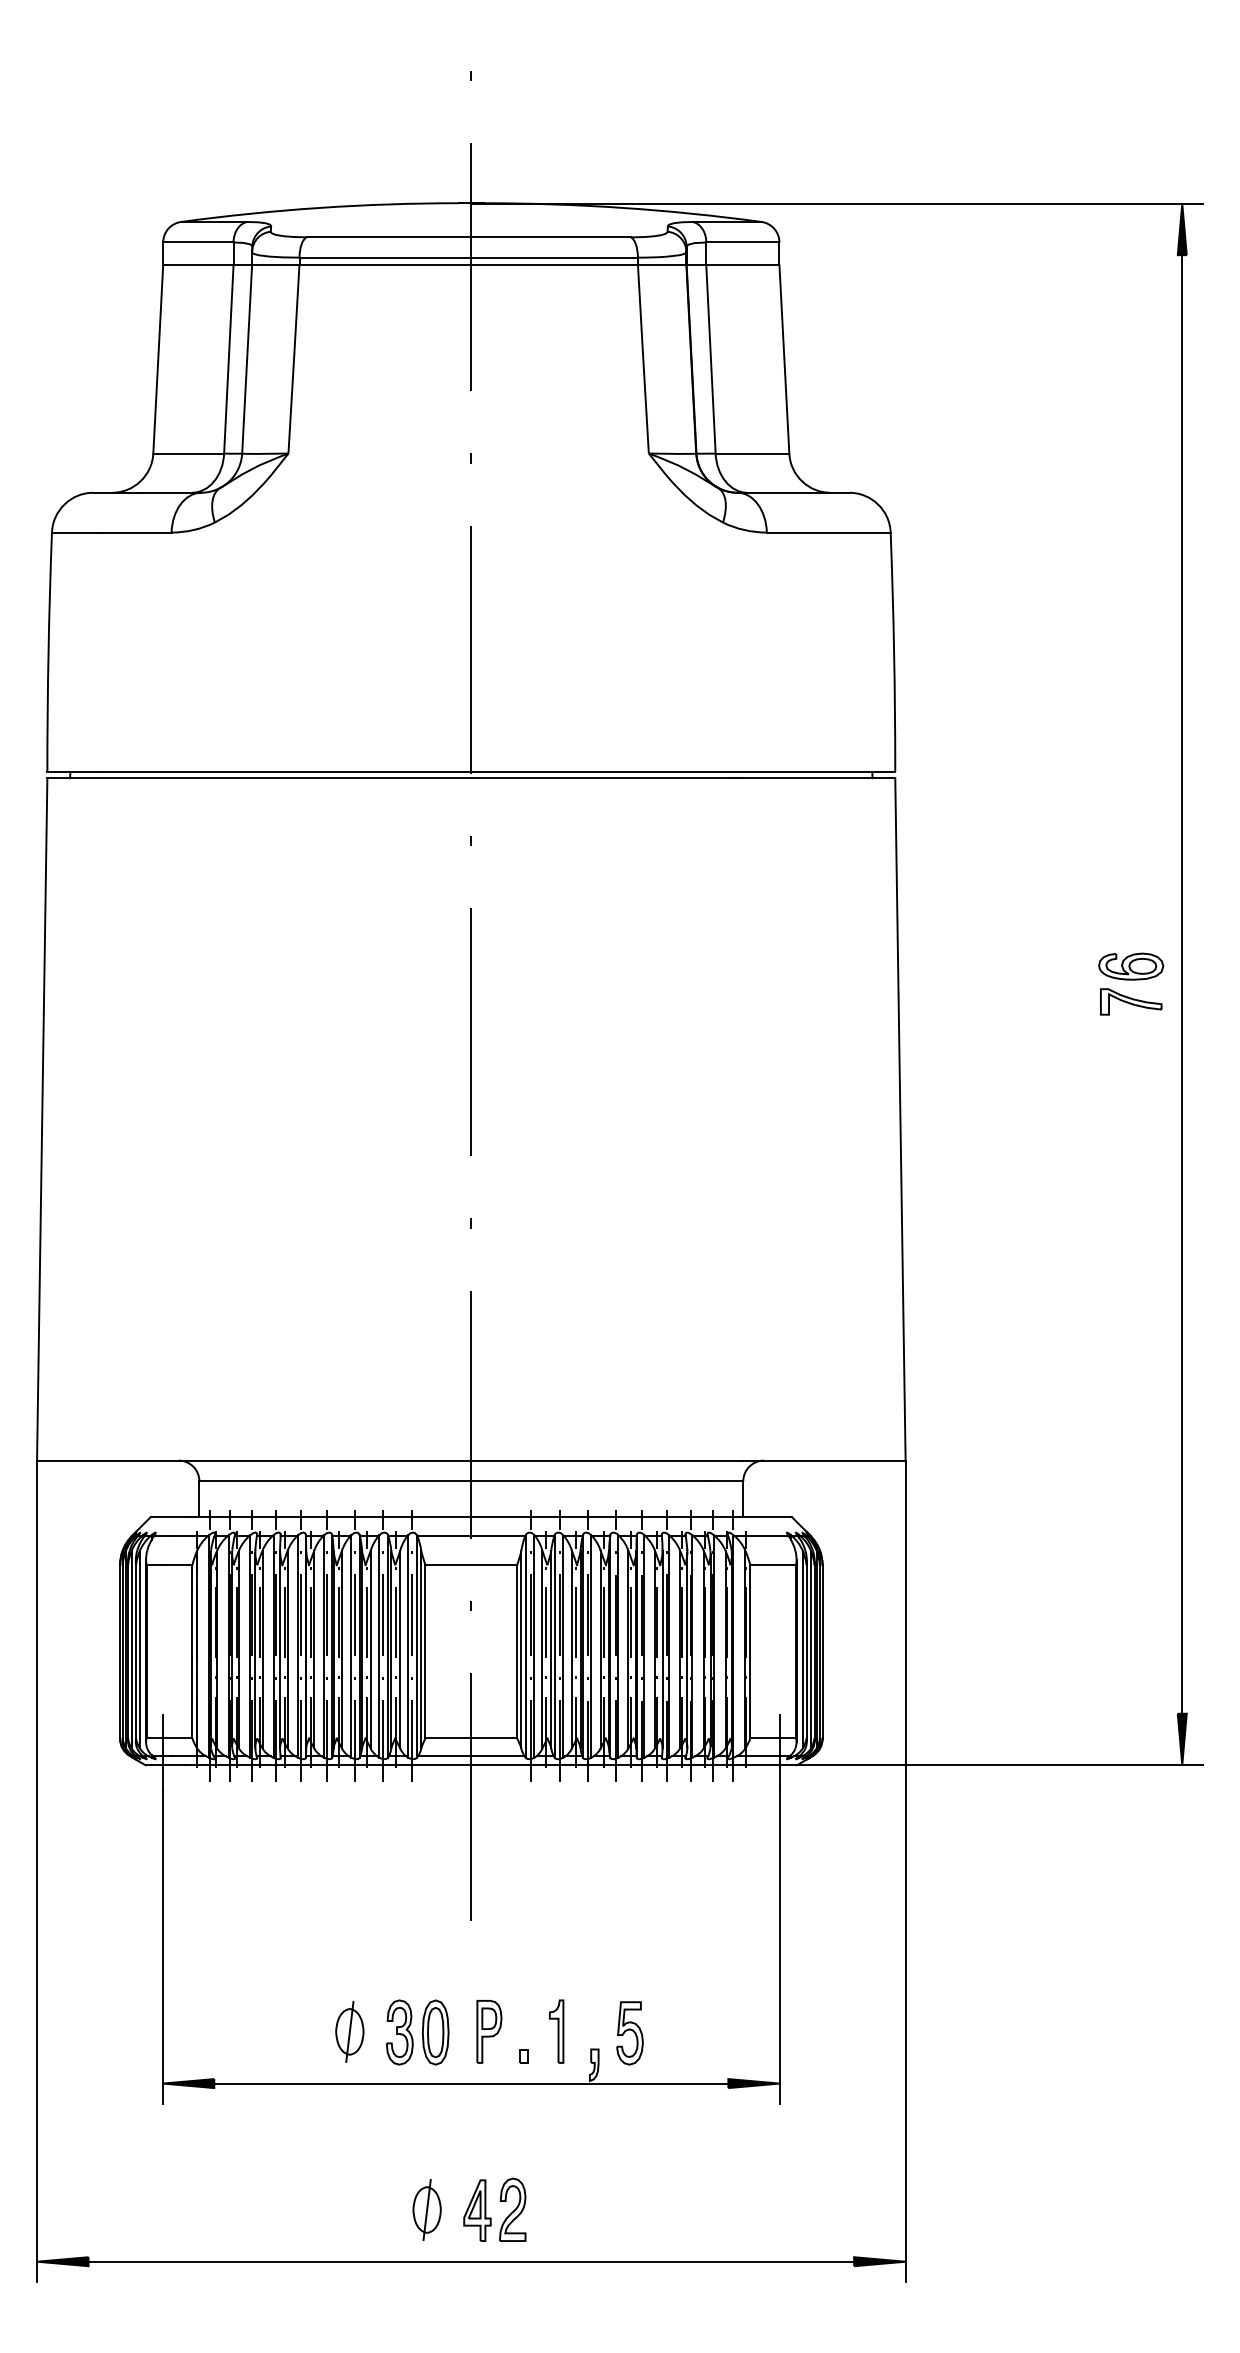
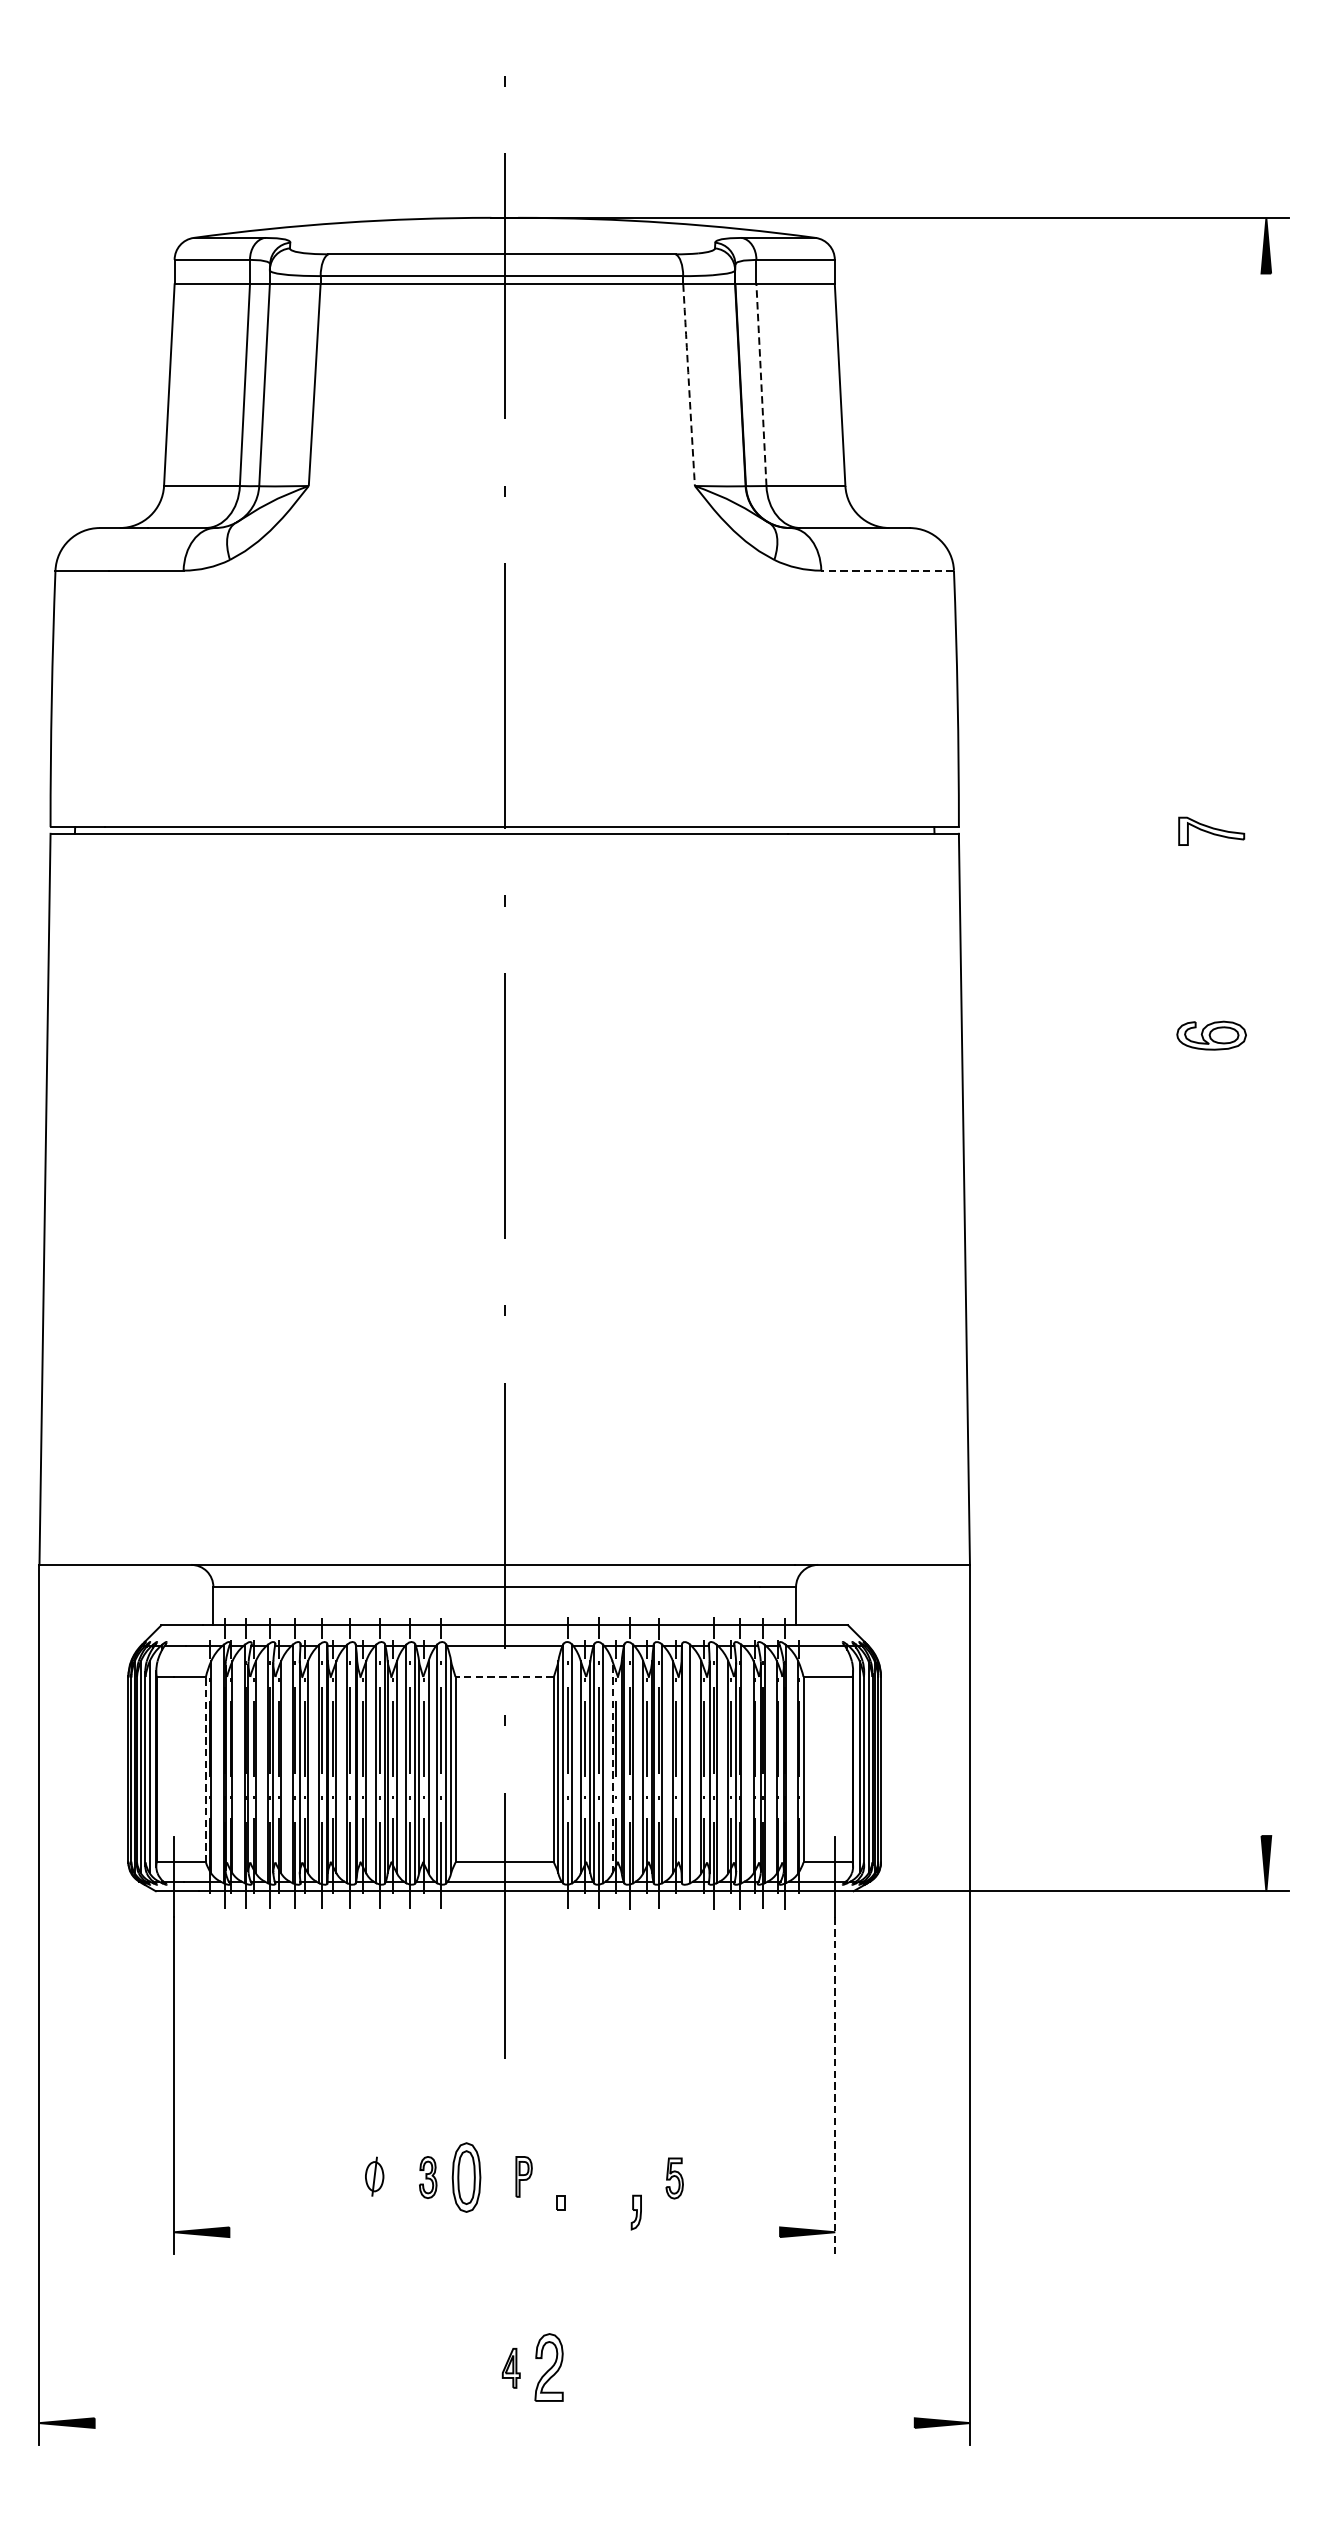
line: (710, 358) -> (760, 384), solid -> dashed
arc: (643, 359) -> (689, 385), solid -> dashed
line: (828, 532) -> (887, 570), solid -> dashed
line: (1182, 984) -> (1266, 1054), removed
part: (1131, 1001) -> (1211, 830), moved
line: (471, 1565) -> (504, 1677), solid -> dashed
line: (641, 1645) -> (687, 1762), removed
line: (571, 1649) -> (612, 1767), solid -> dashed
line: (192, 1651) -> (206, 1769), solid -> dashed
line: (779, 1947) -> (834, 2086), solid -> dashed
part: (349, 2031) -> (374, 2176), size x0.6
part: (489, 2031) -> (524, 2176), size x0.6
part: (556, 2031) -> (595, 2176), removed
part: (399, 2032) -> (427, 2177), size x0.6
part: (629, 2033) -> (674, 2178), size x0.6
line: (471, 2083) -> (504, 2232), removed
part: (426, 2209) -> (456, 2367), removed
part: (477, 2210) -> (511, 2368), size x0.6
line: (471, 2261) -> (504, 2422), removed

